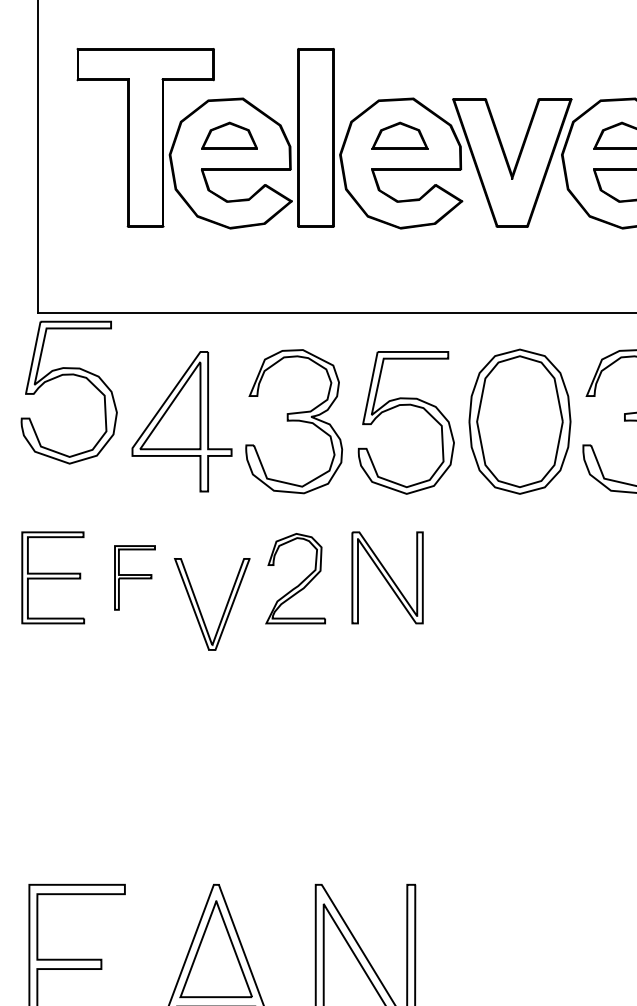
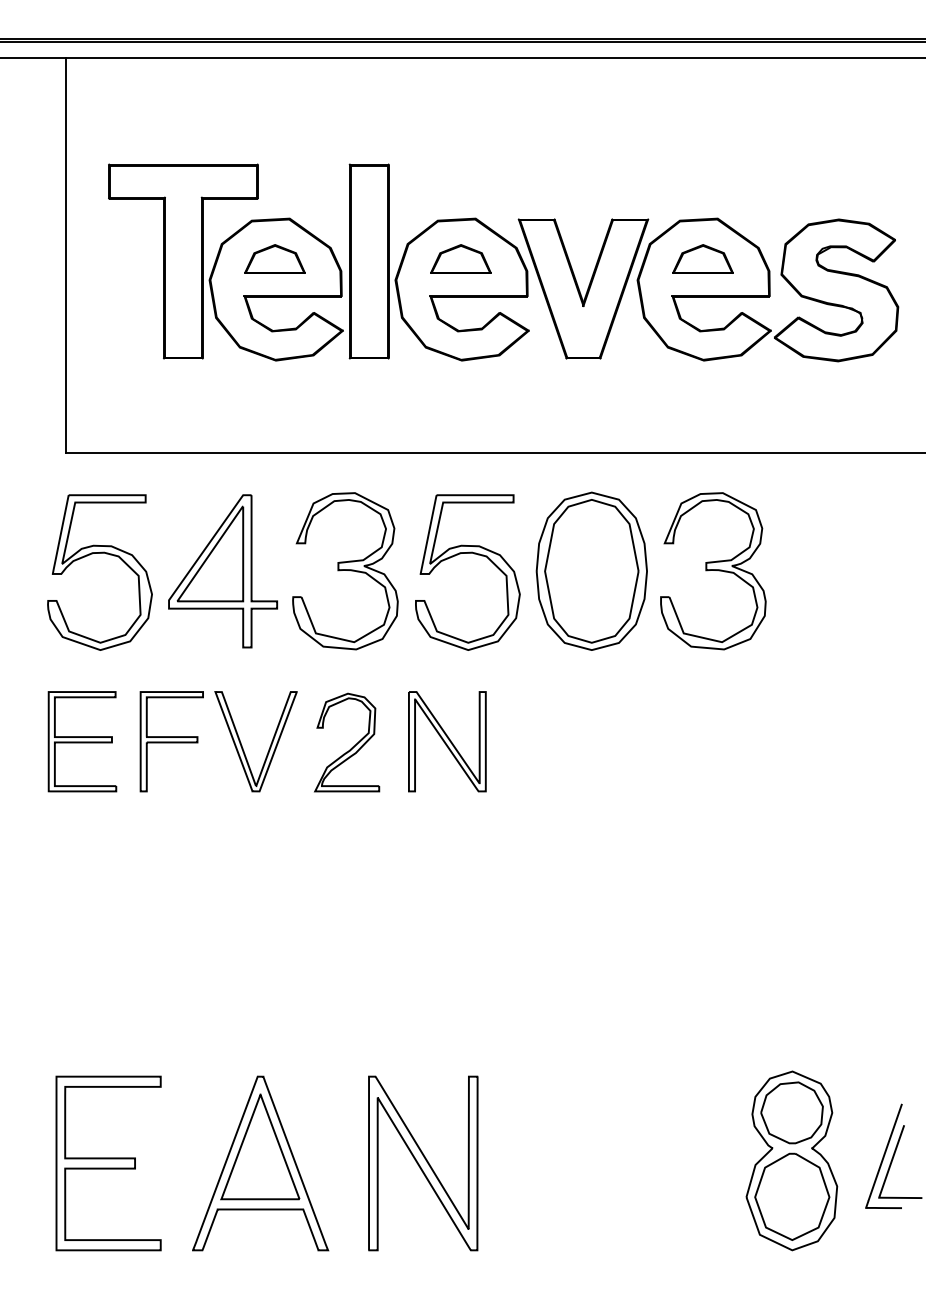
part: (68, 375) -> (99, 553), moved
part: (134, 577) -> (171, 741), size x1.43
part: (199, 607) -> (242, 745), moved

